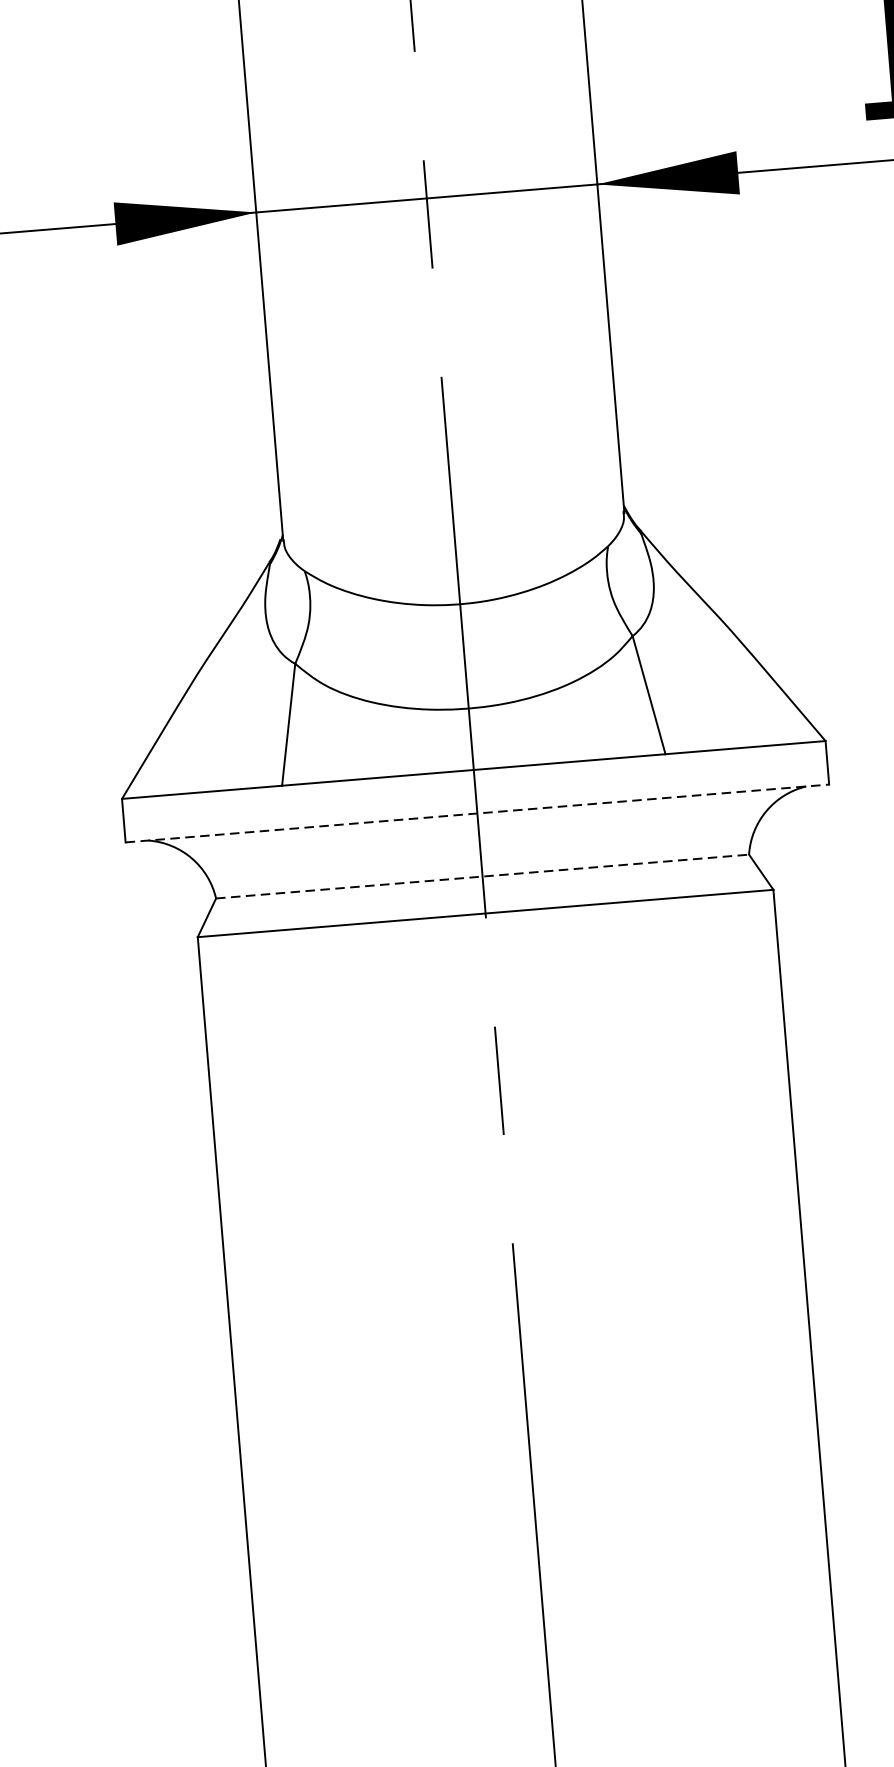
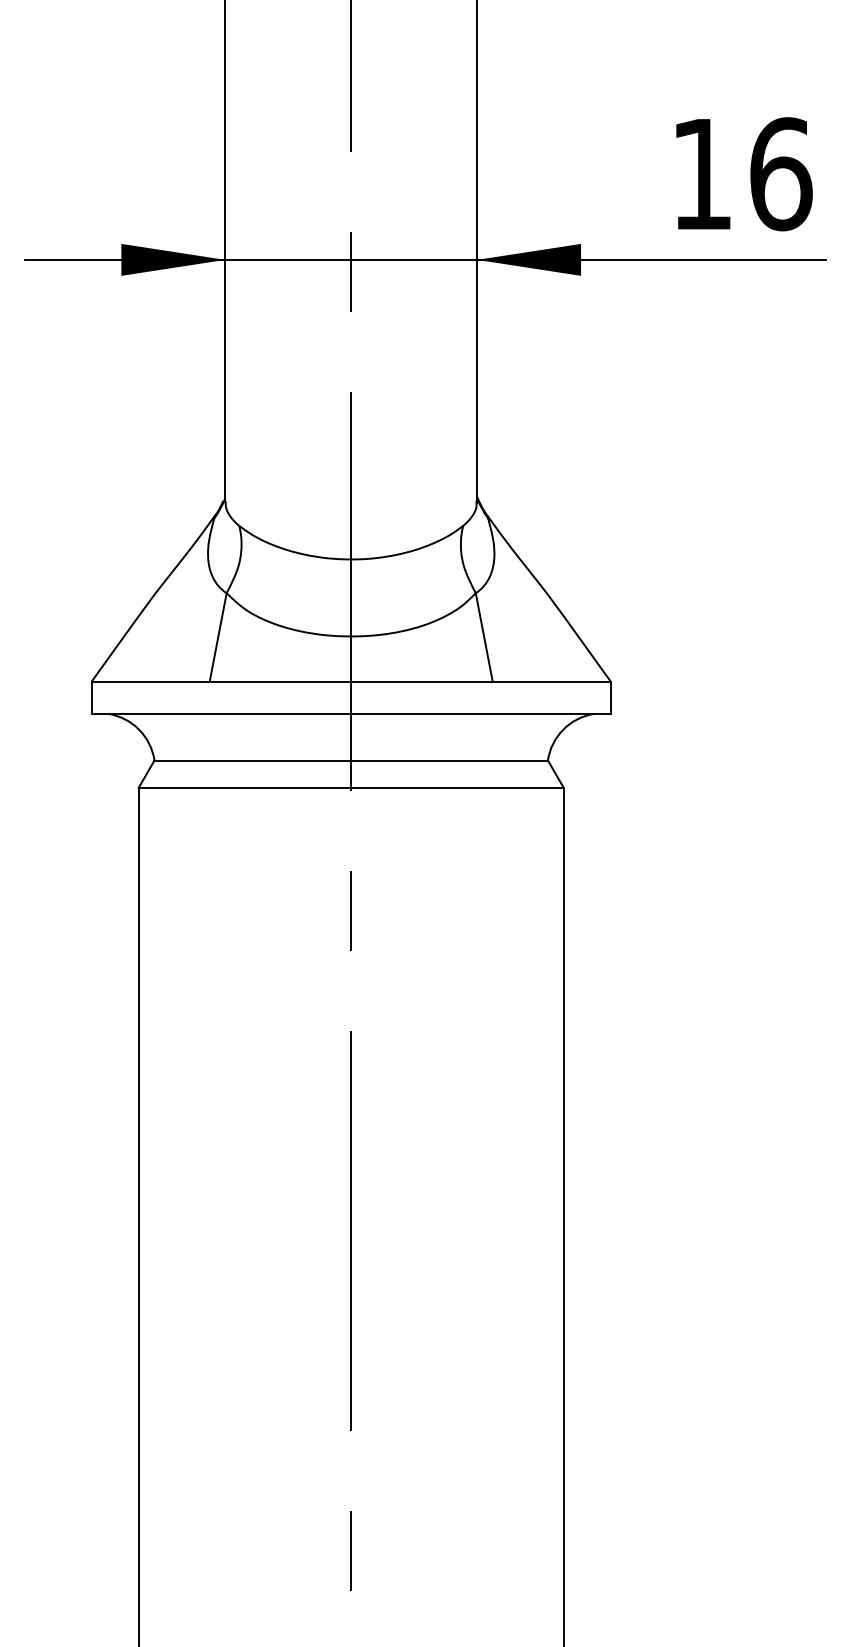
line: (477, 812) -> (351, 713), dashed -> solid
line: (482, 876) -> (351, 760), dashed -> solid

